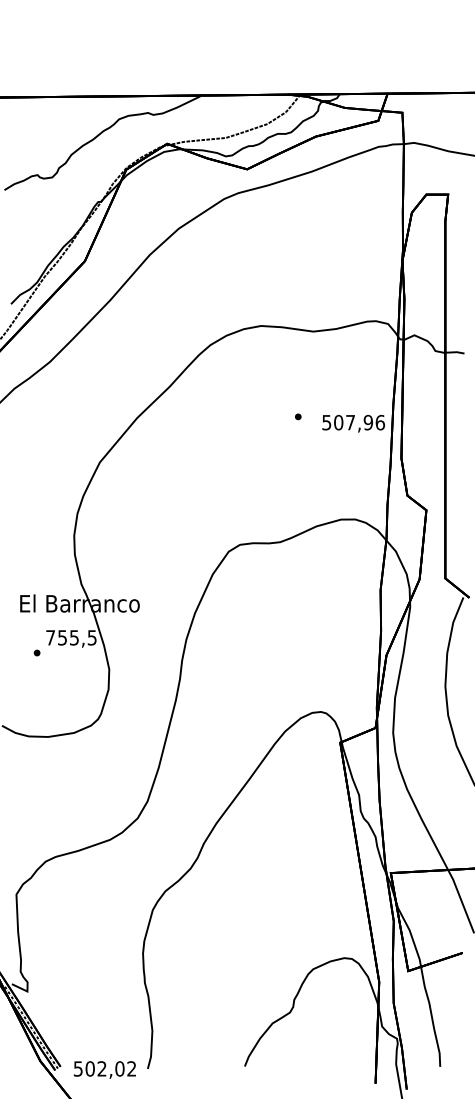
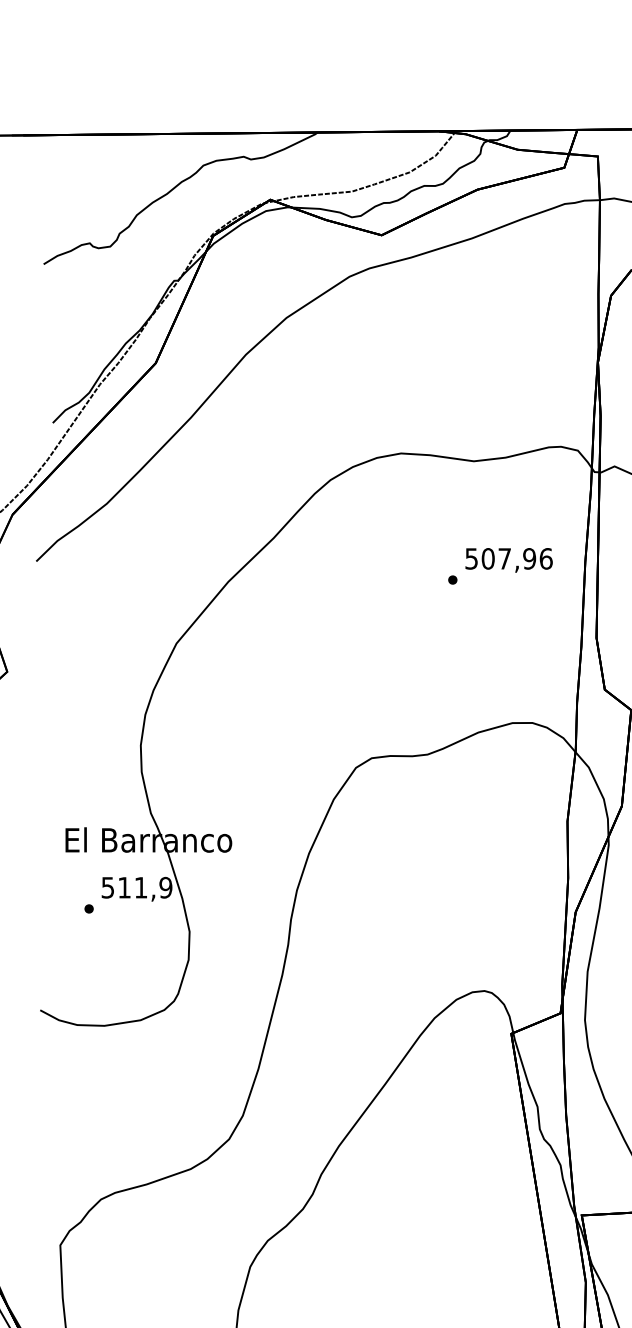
text: (353, 423) -> (508, 560), moved
text: (71, 637) -> (137, 887), 755,5 -> 511,9

